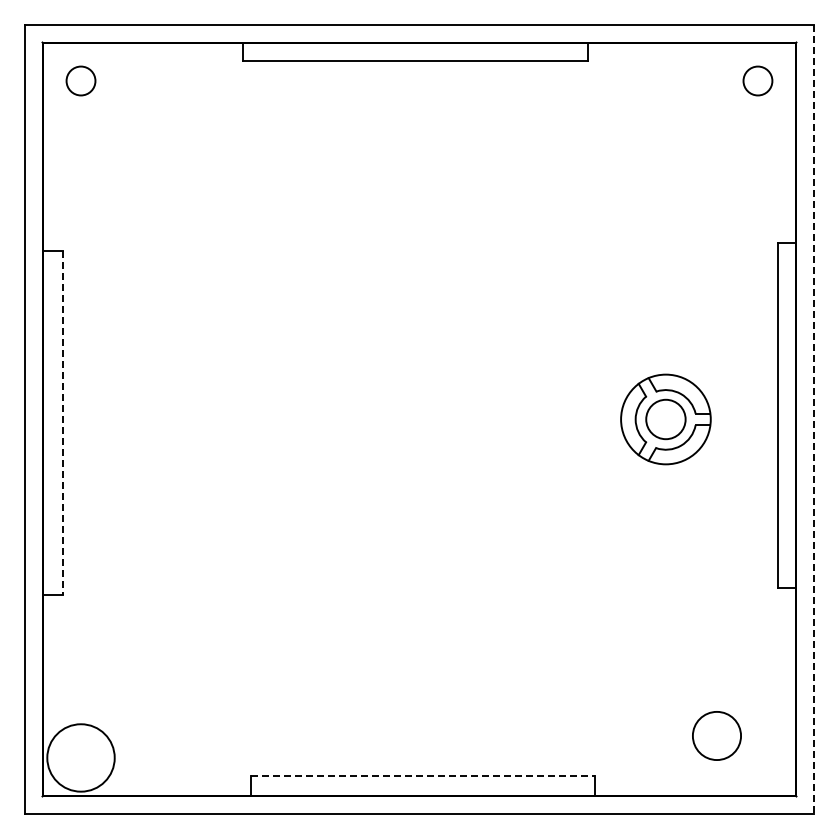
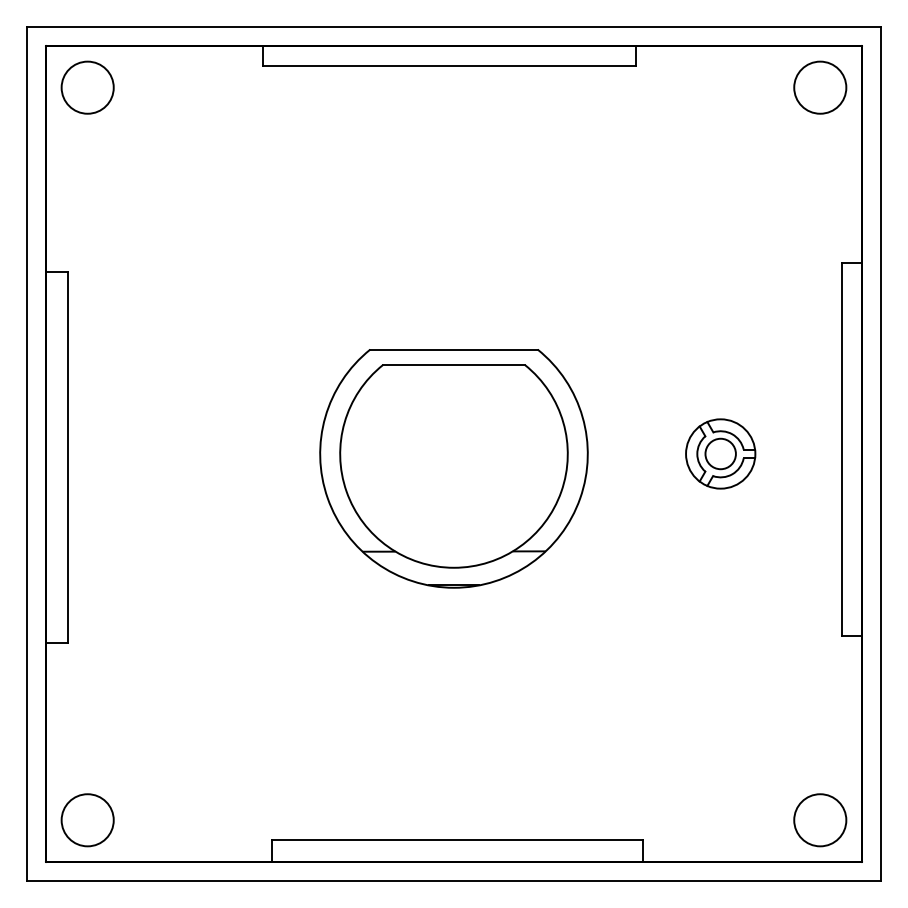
circle: (80, 80) -> (87, 87), size x1.67
circle: (757, 80) -> (819, 87), size x1.67
part: (665, 419) -> (720, 454), size x0.71
line: (813, 420) -> (880, 455), dashed -> solid
line: (62, 422) -> (67, 457), dashed -> solid
part: (419, 432) -> (454, 468), added
circle: (716, 735) -> (819, 819), moved
circle: (80, 757) -> (87, 819), size x0.71
line: (422, 776) -> (457, 840), dashed -> solid

